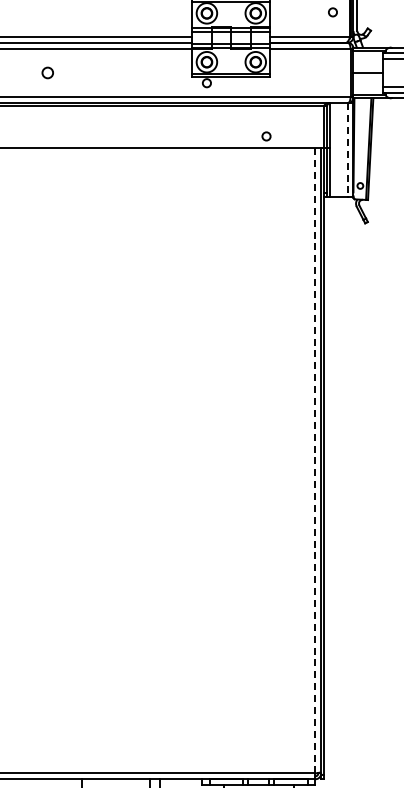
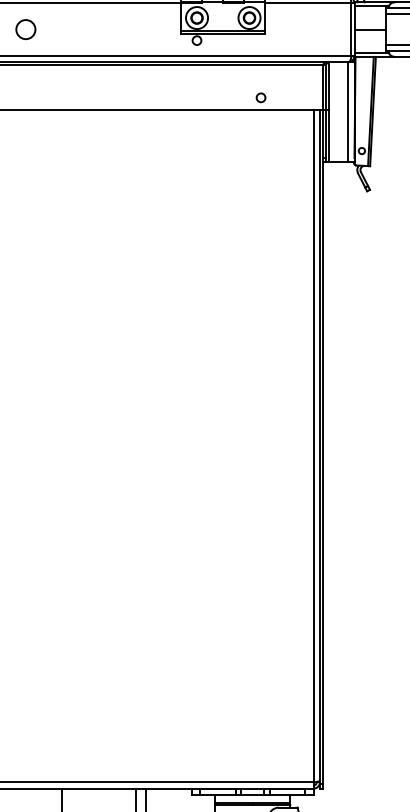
circle: (47, 72) -> (25, 29), size x1.67
line: (347, 149) -> (348, 111), dashed -> solid
line: (315, 460) -> (313, 446), dashed -> solid

